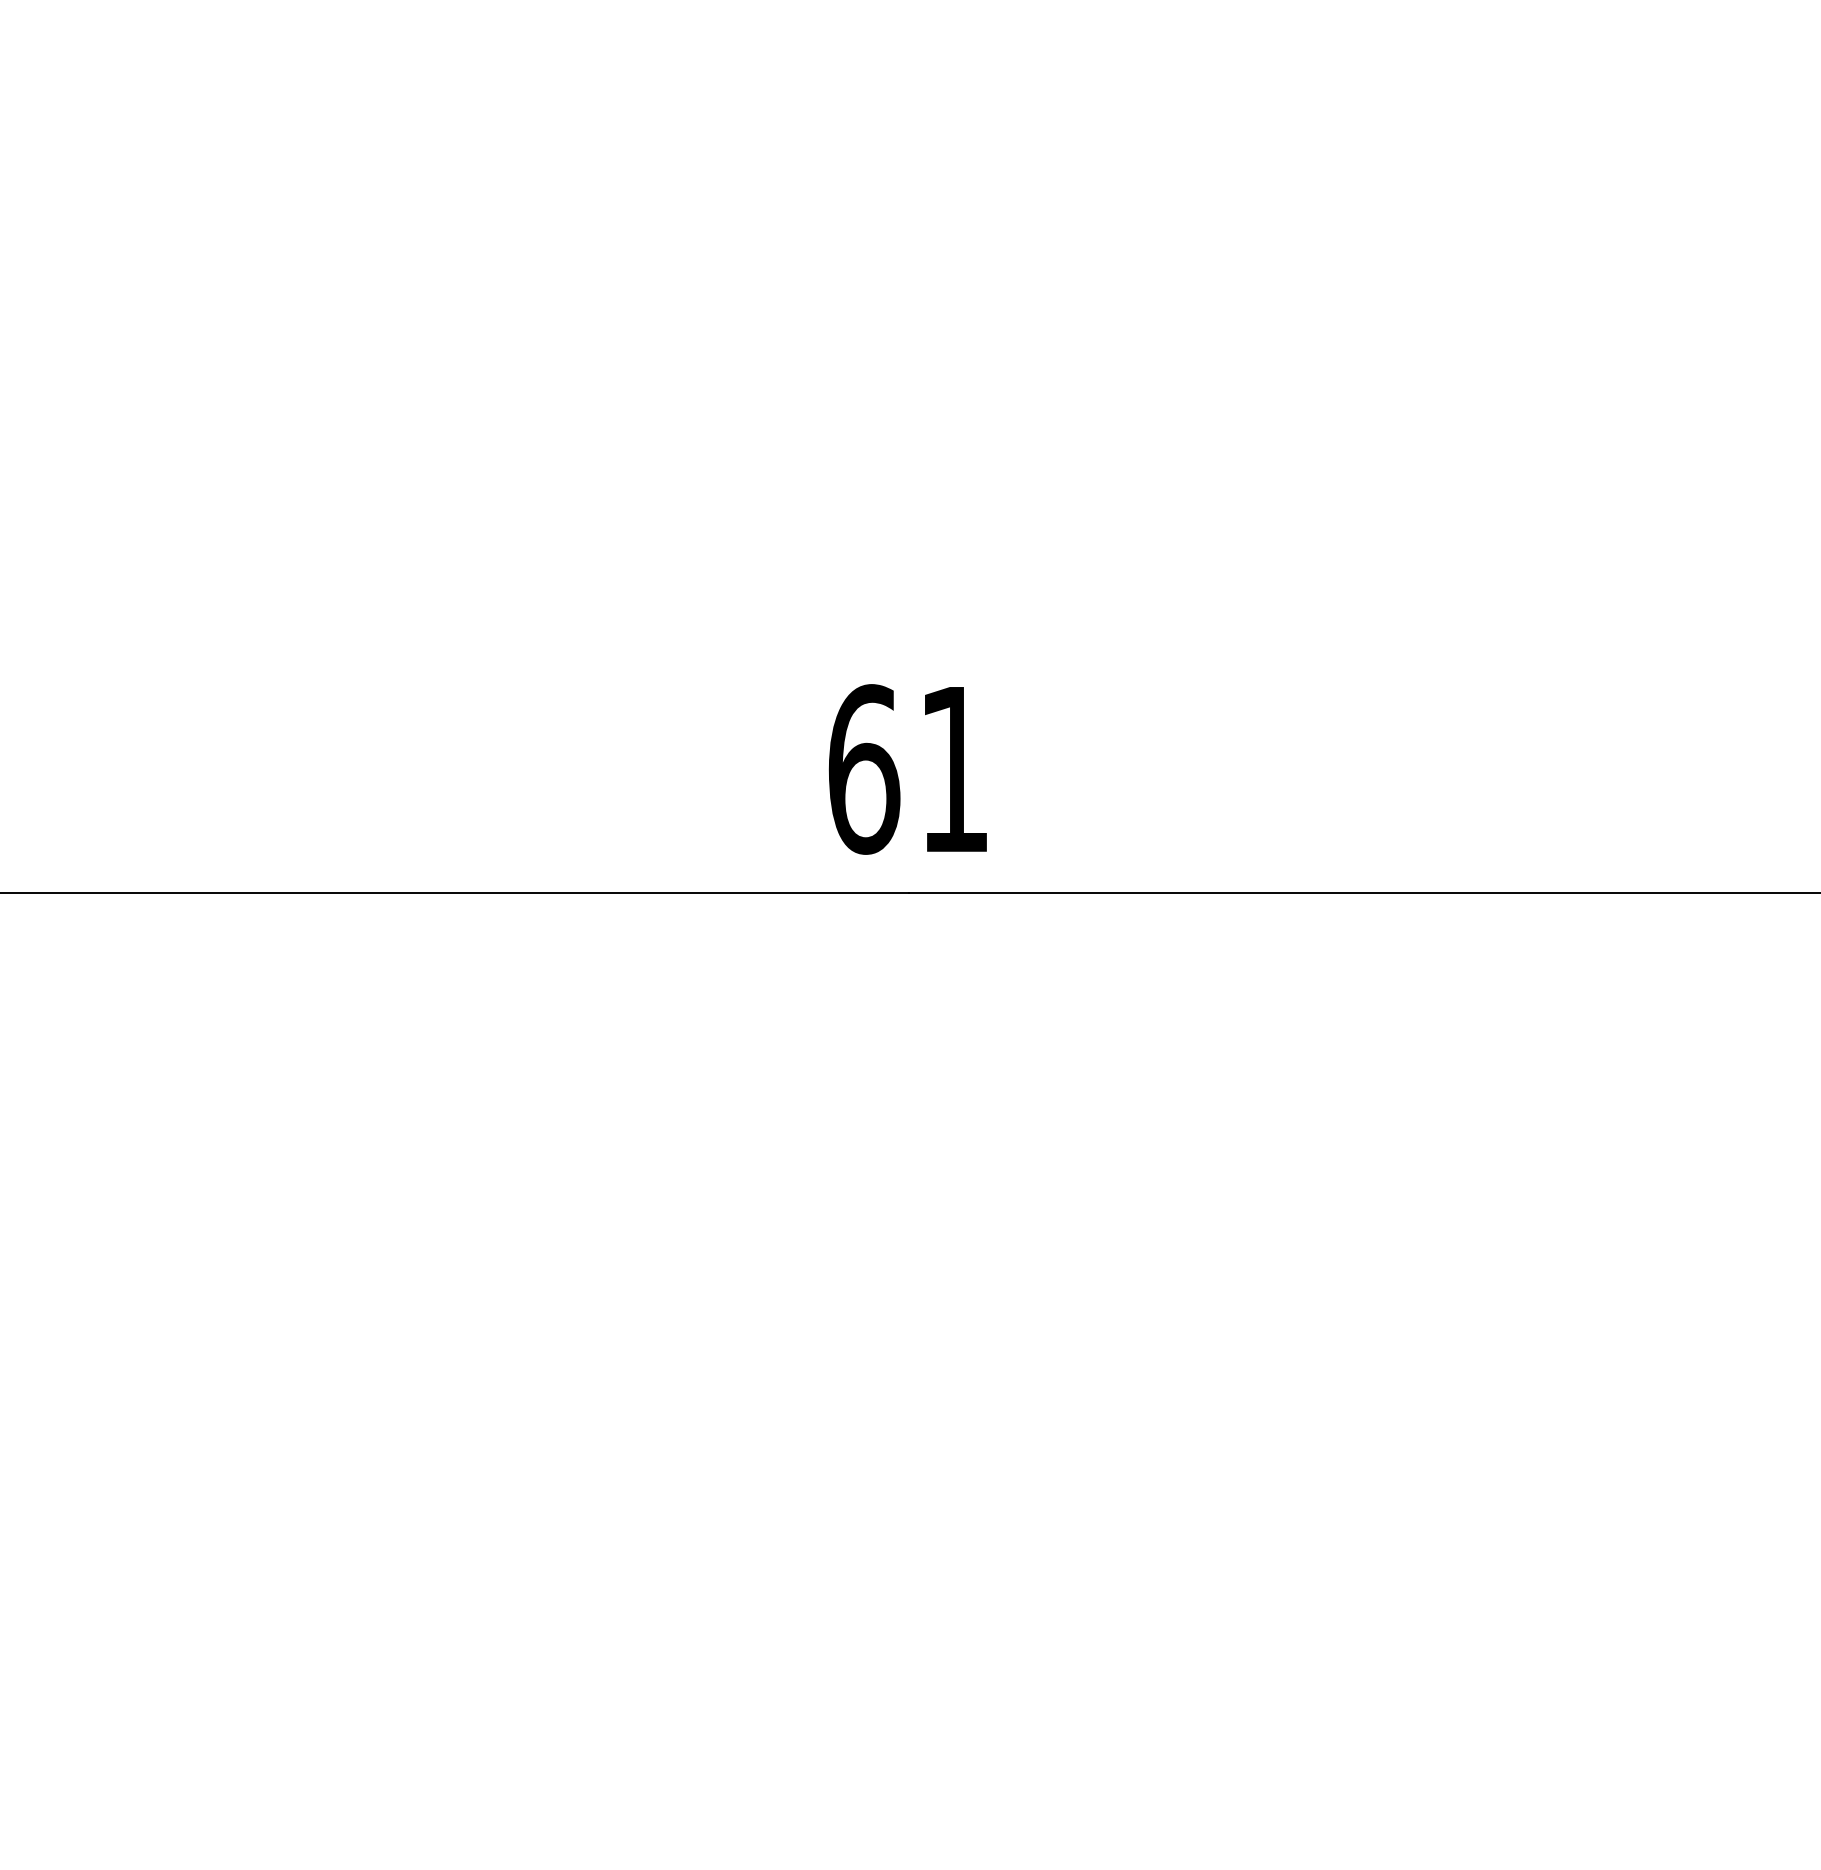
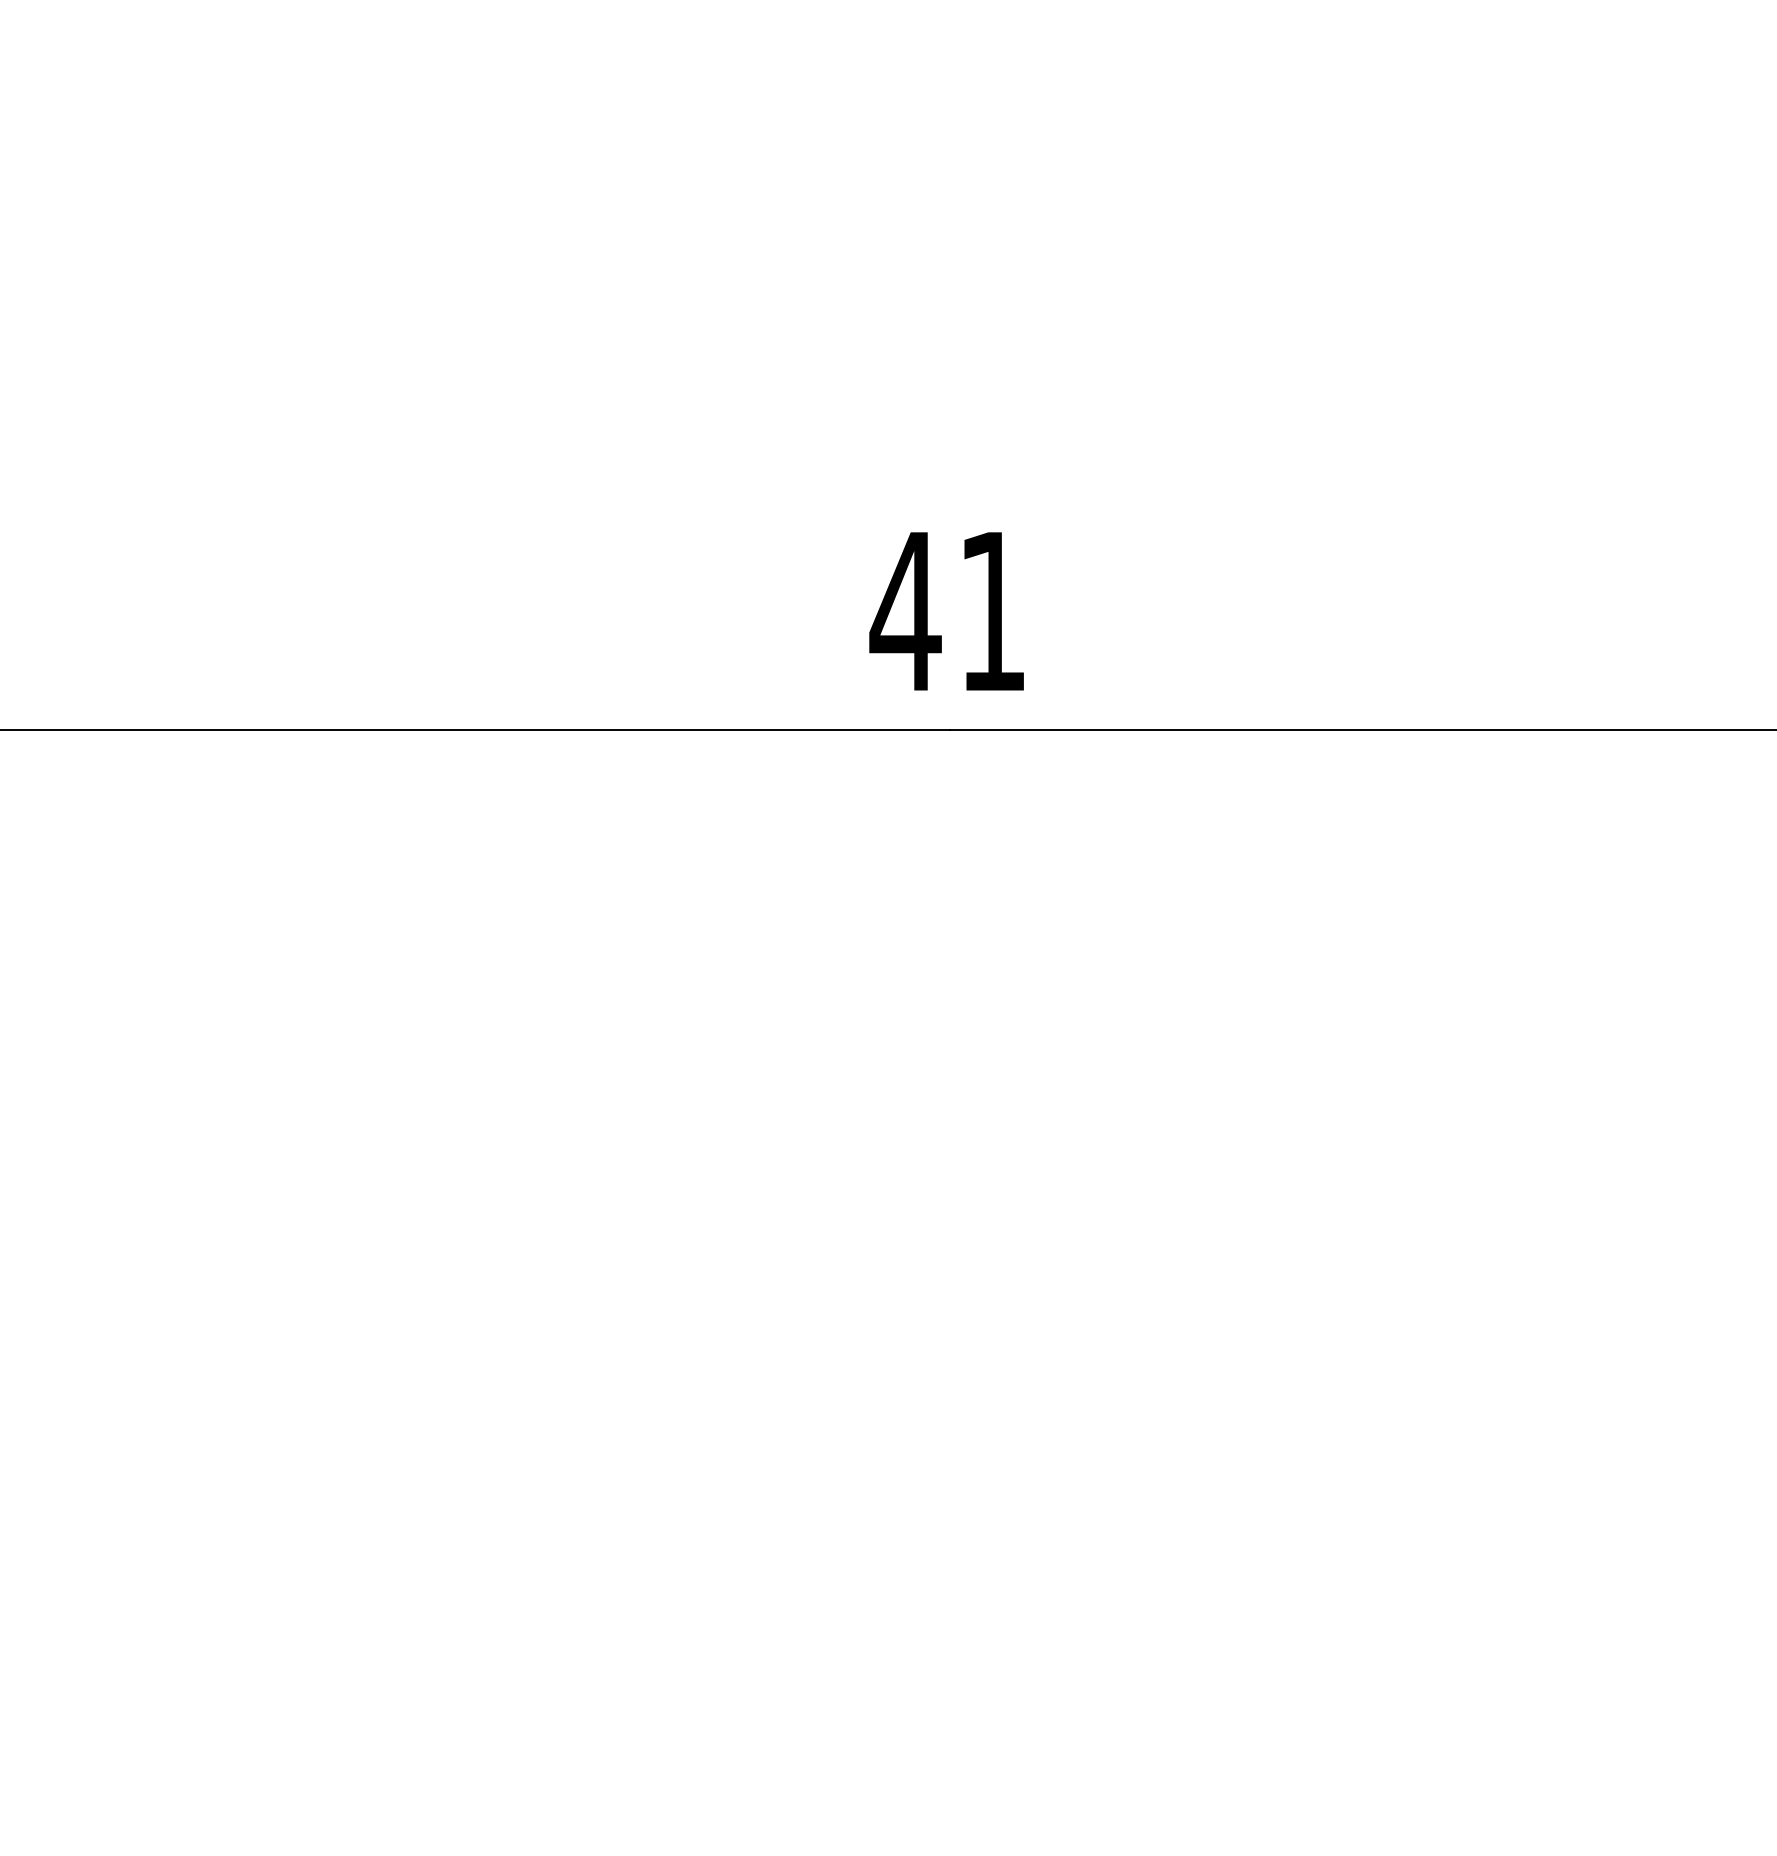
text: (863, 769) -> (905, 611), 61 -> 41

